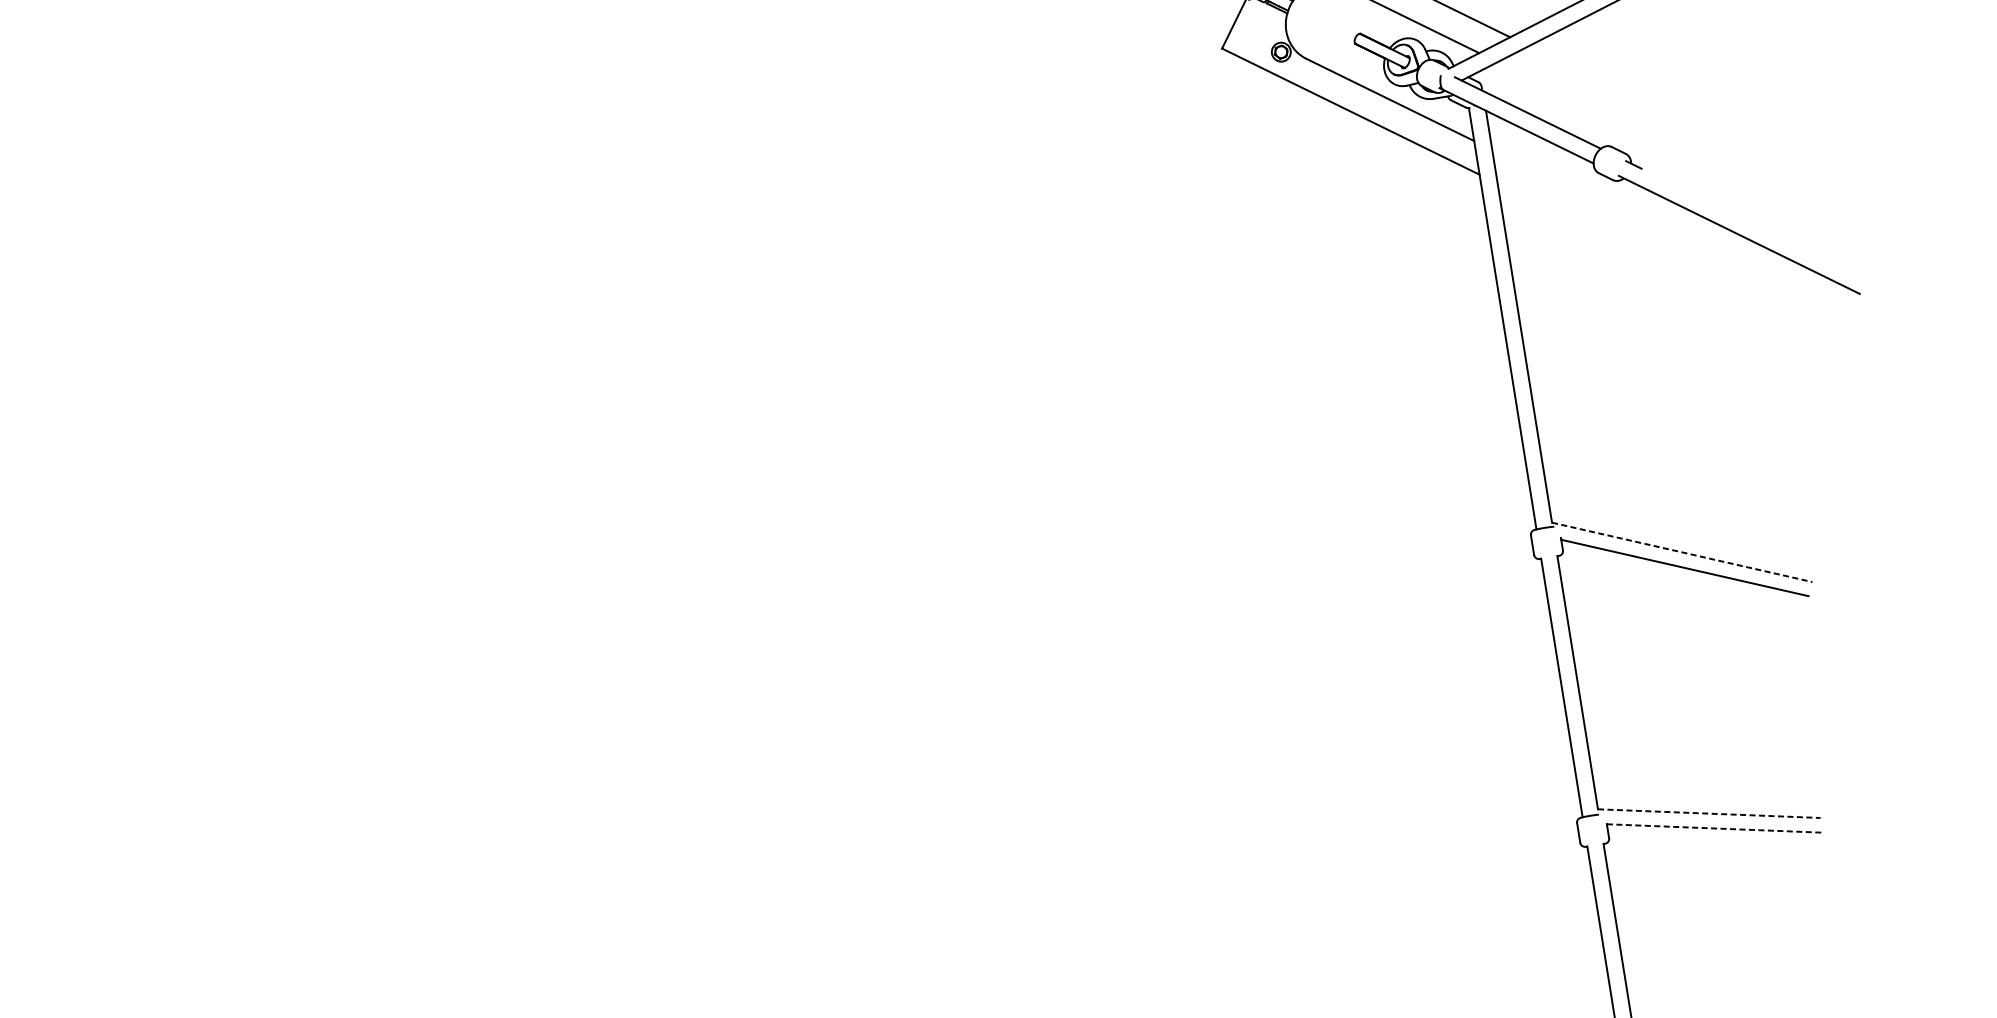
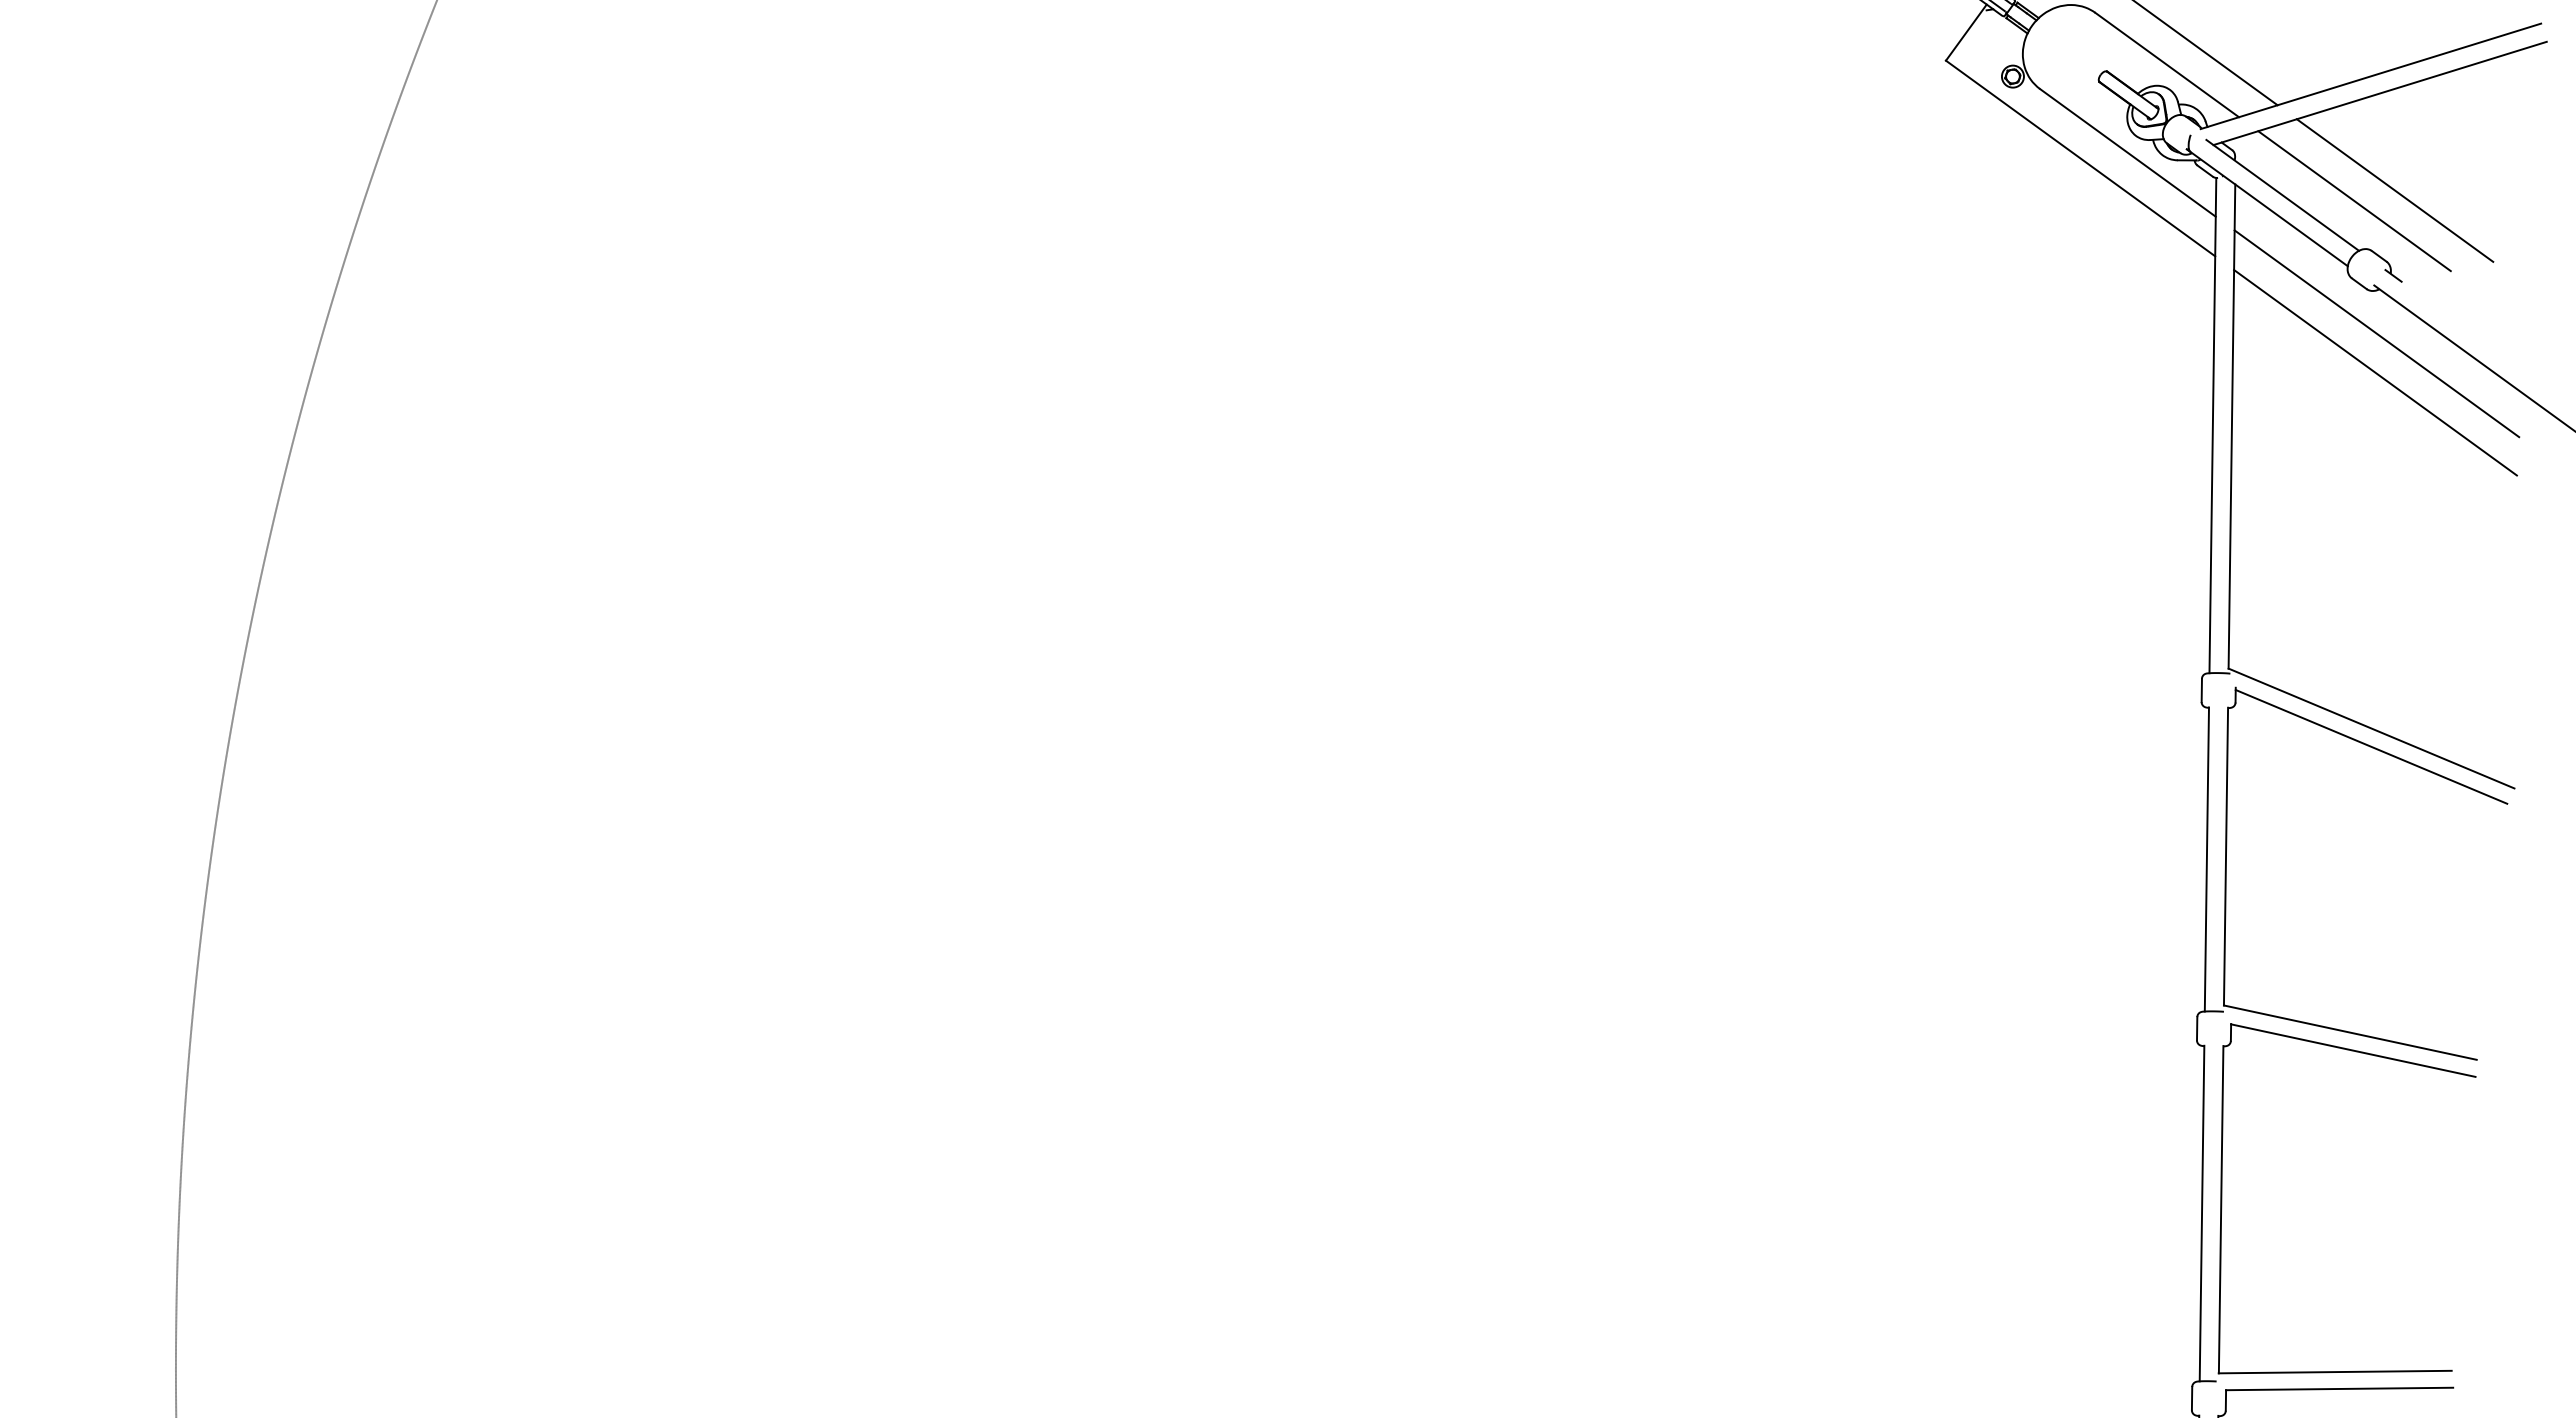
line: (1622, 92) -> (2394, 190), added
line: (1589, 107) -> (2354, 201), added
line: (1627, 216) -> (2376, 333), added
line: (1632, 249) -> (2375, 372), added
line: (1682, 552) -> (2371, 728), dashed -> solid
line: (1709, 813) -> (2350, 1032), dashed -> solid
line: (1714, 828) -> (2353, 1050), dashed -> solid

